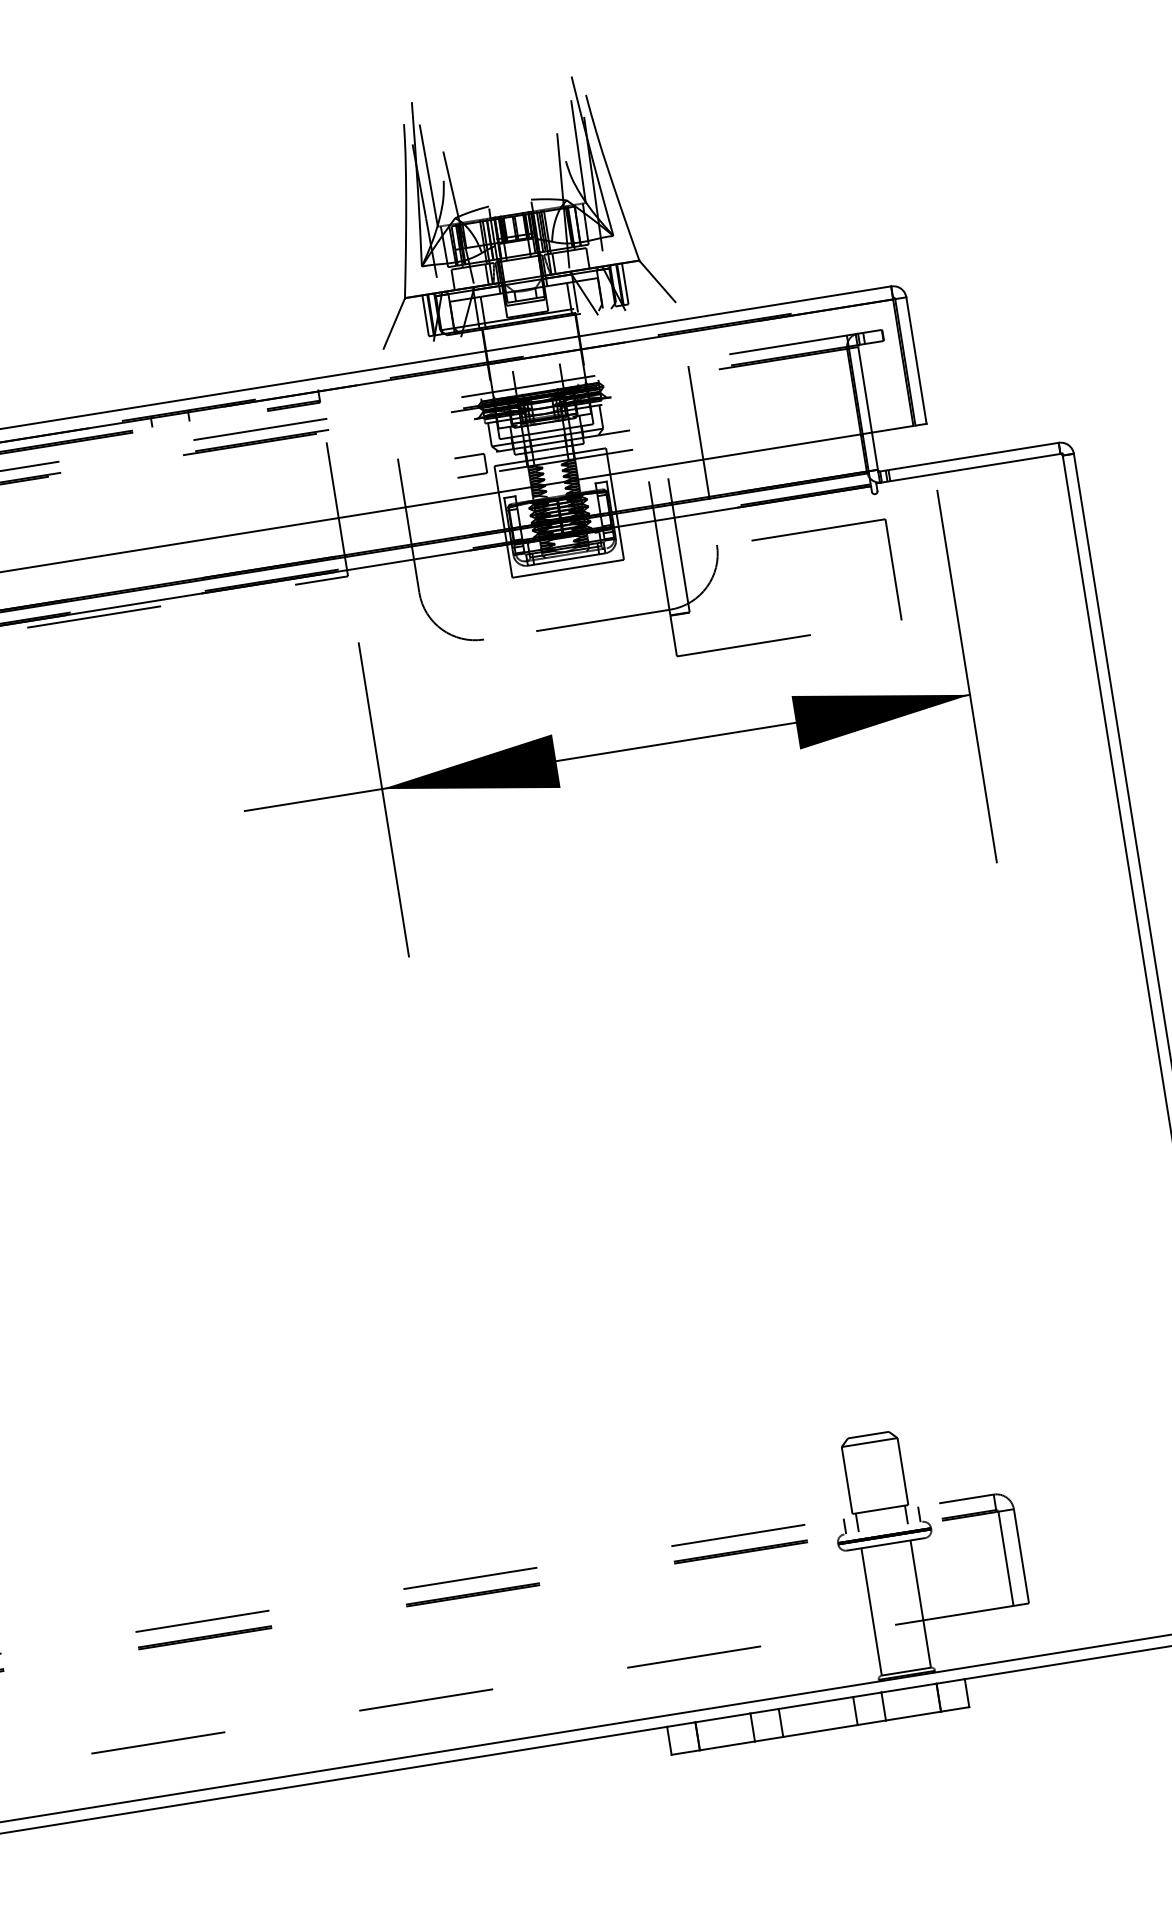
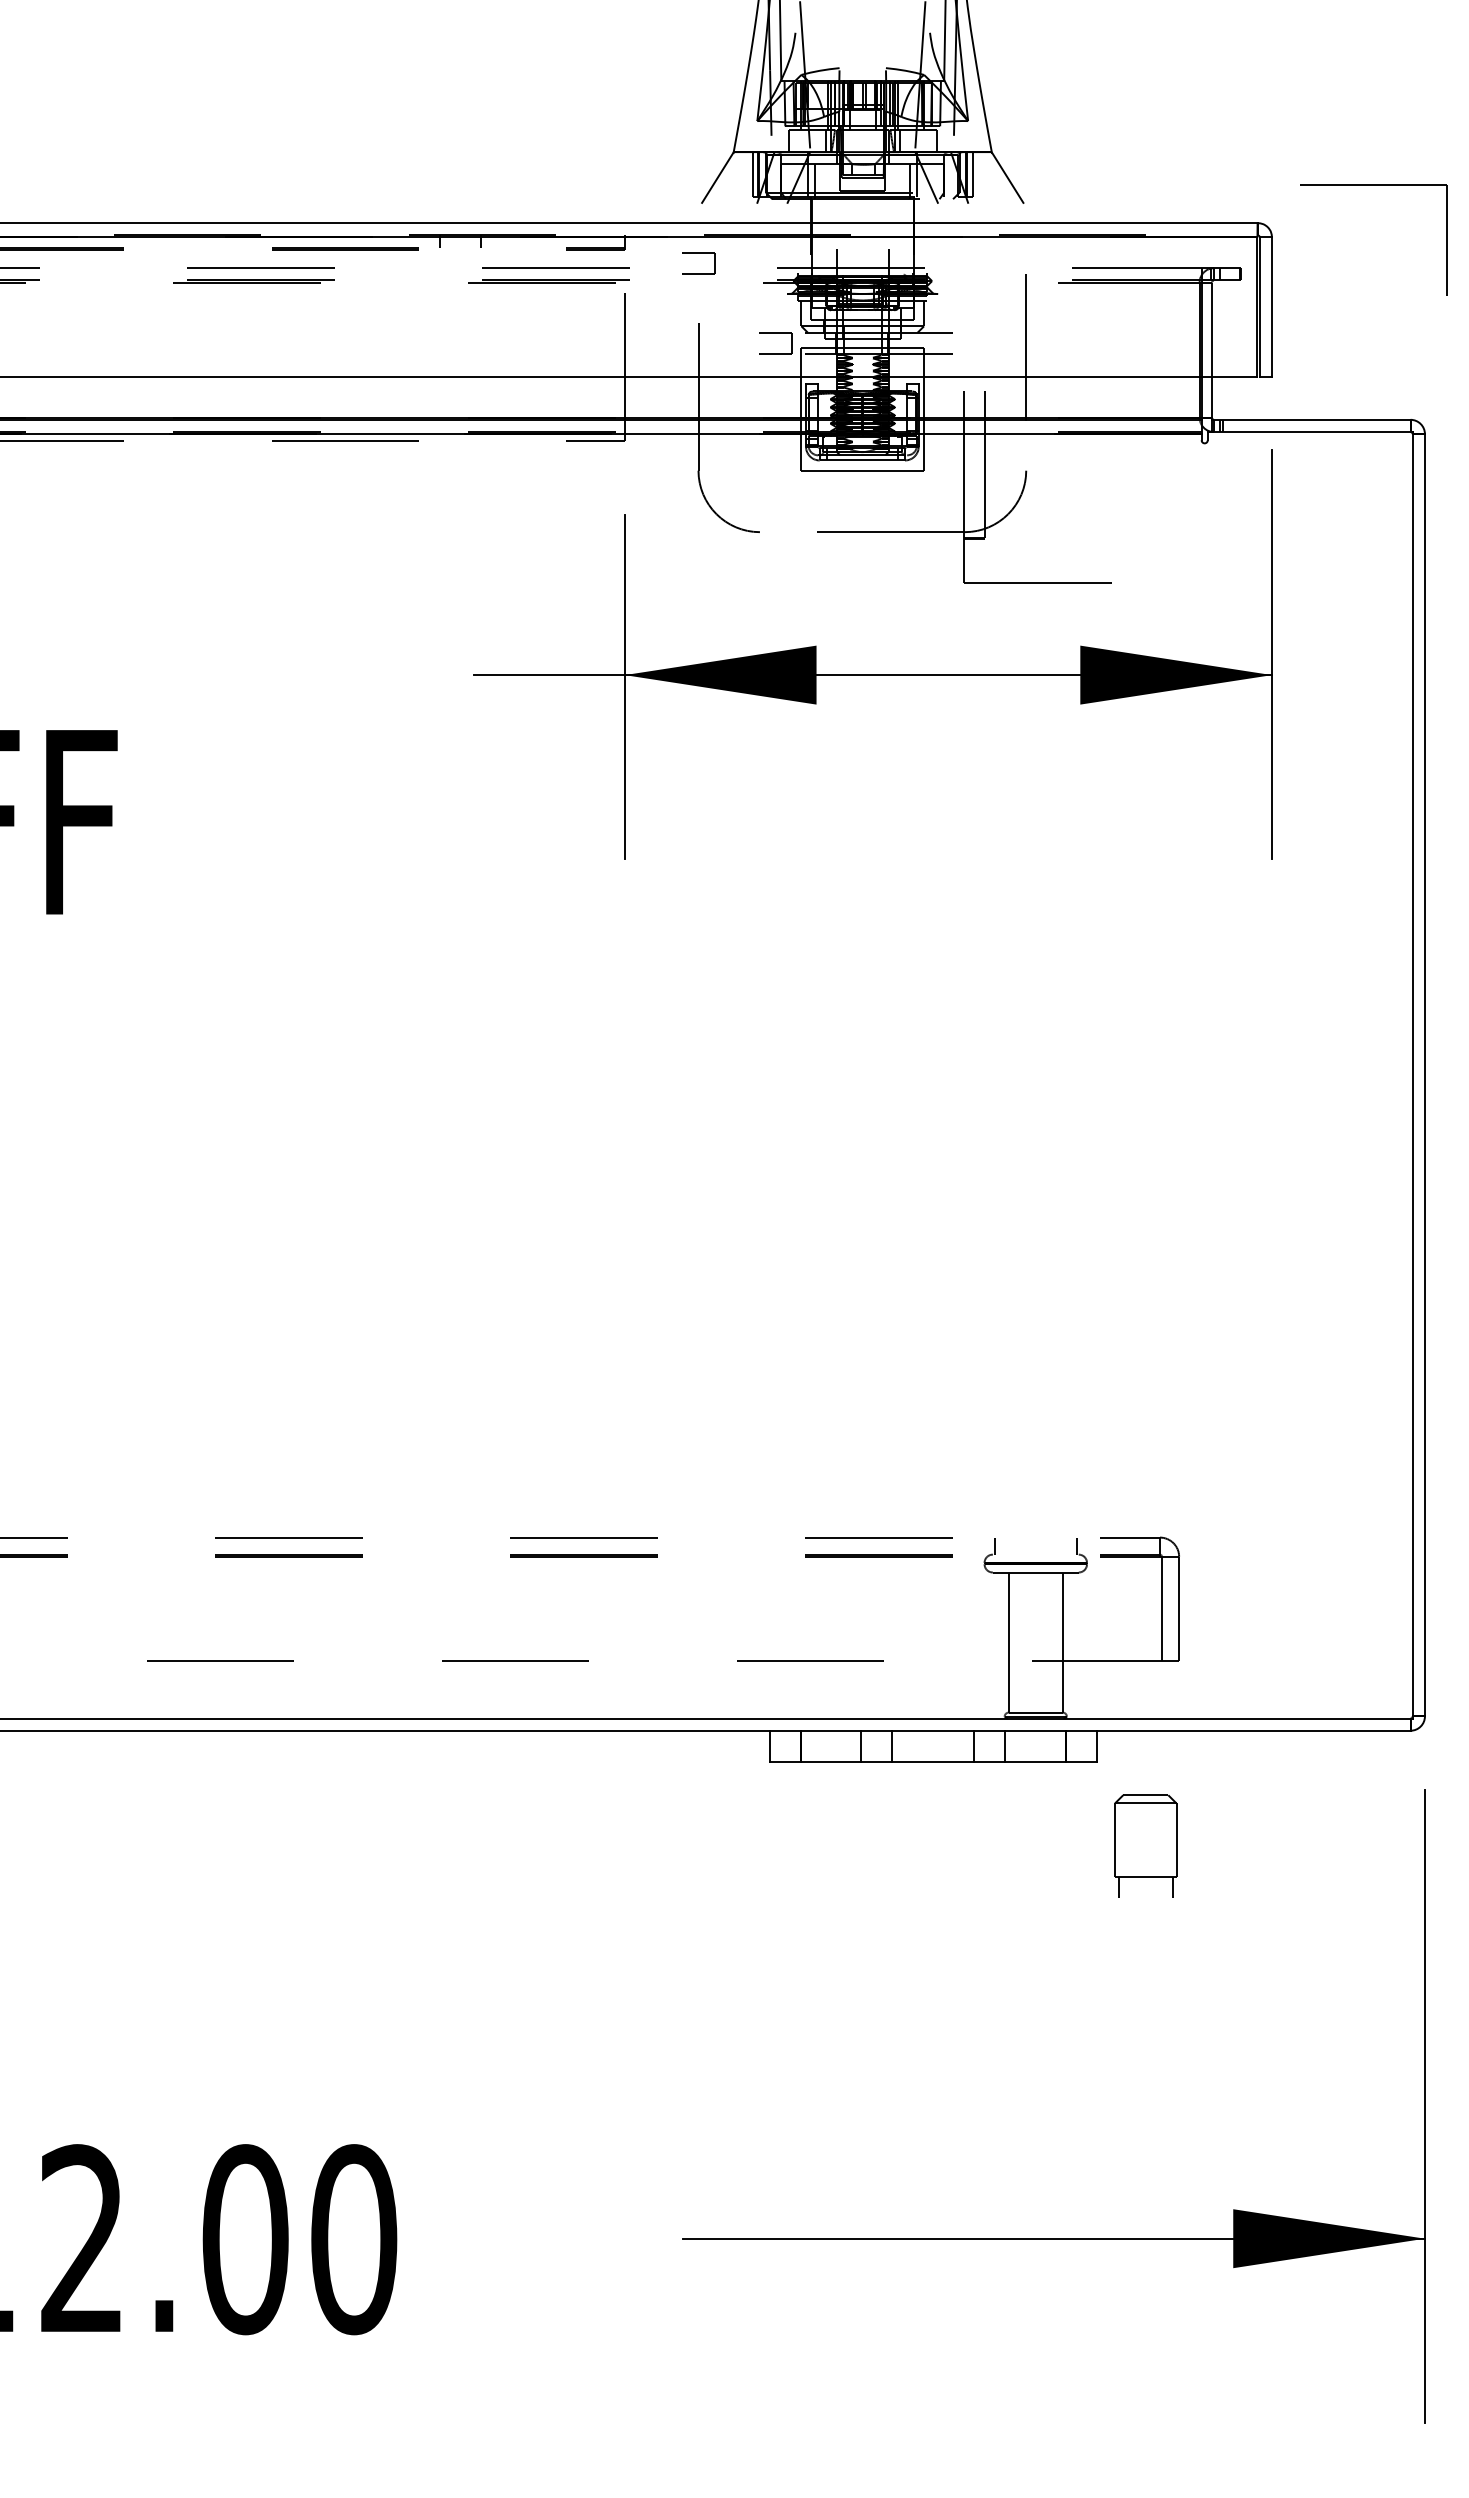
part: (387, 395) -> (698, 253), added
part: (818, 530) -> (1373, 185), moved
part: (875, 1480) -> (1145, 1845), moved

